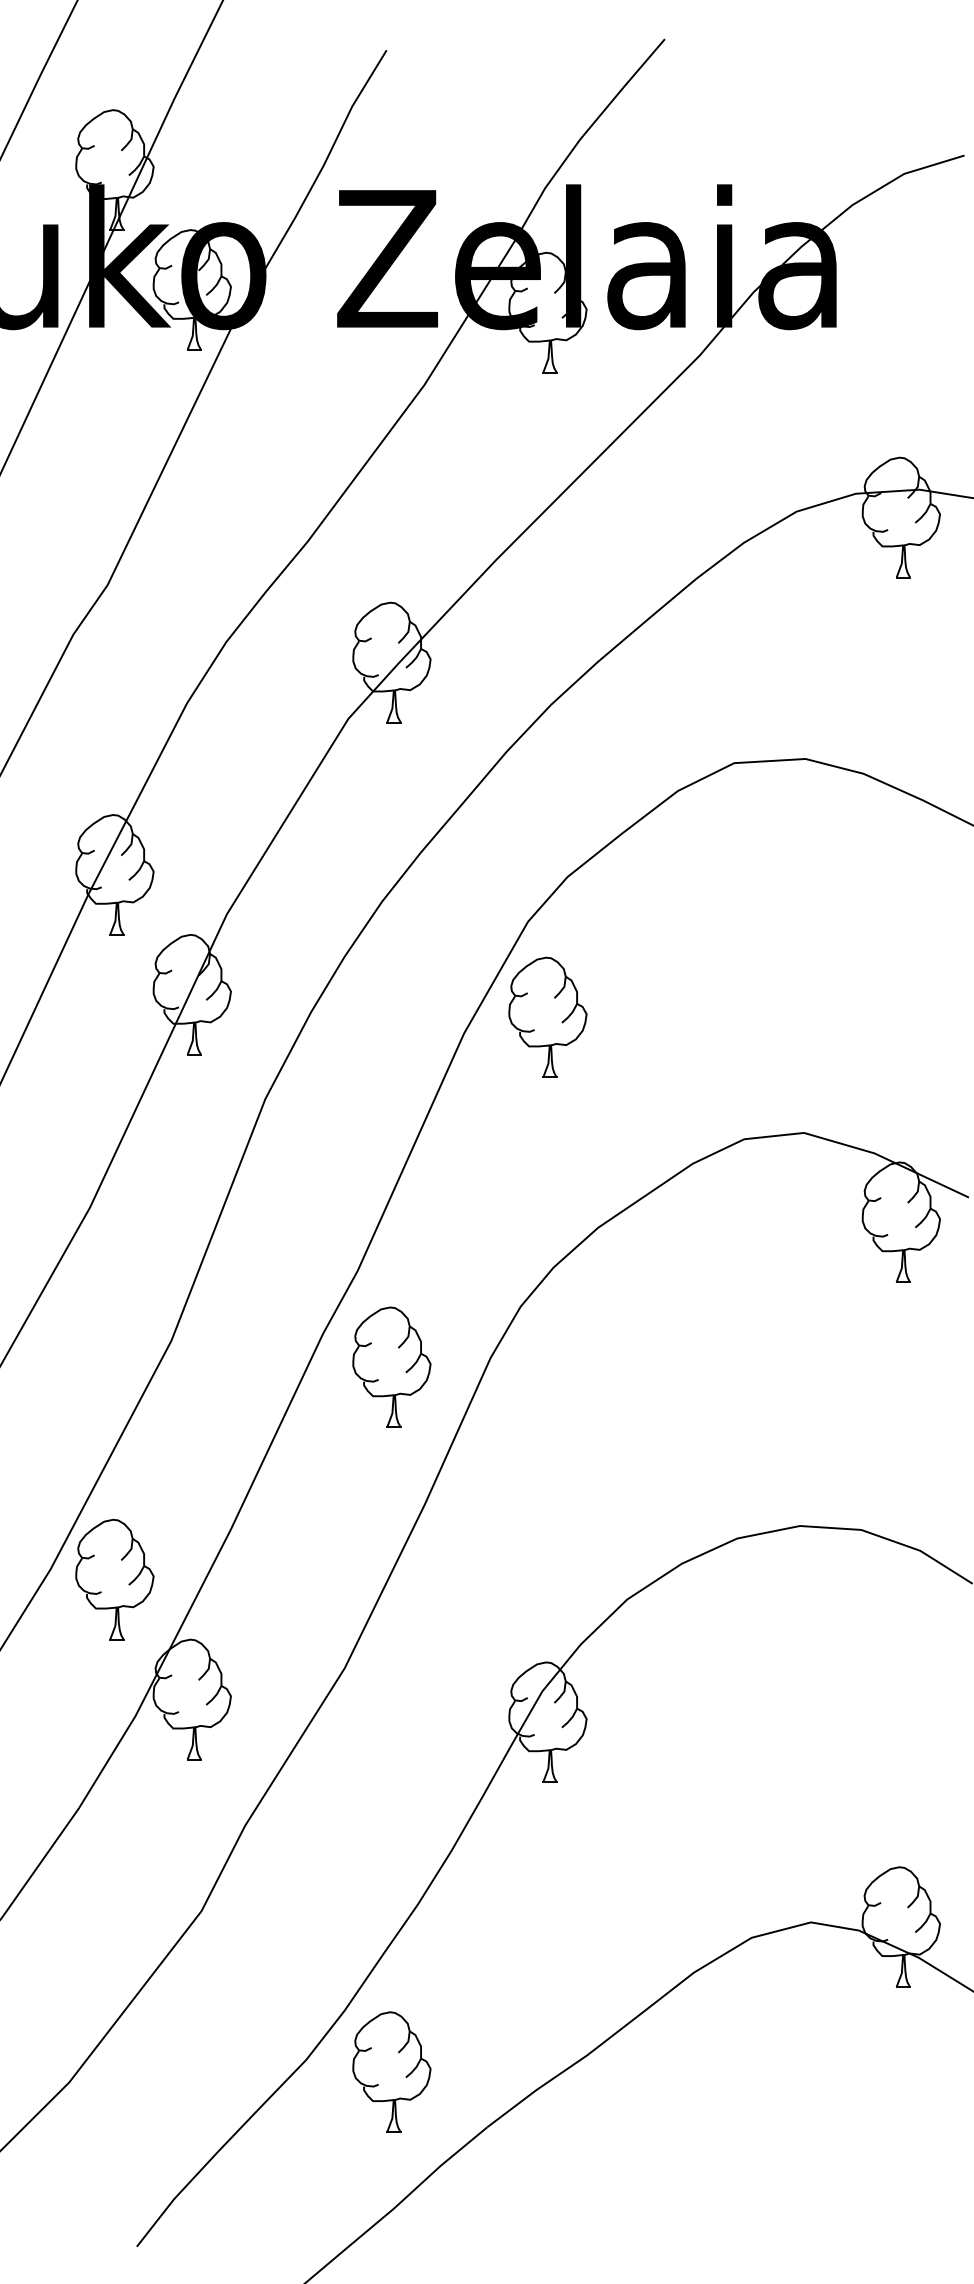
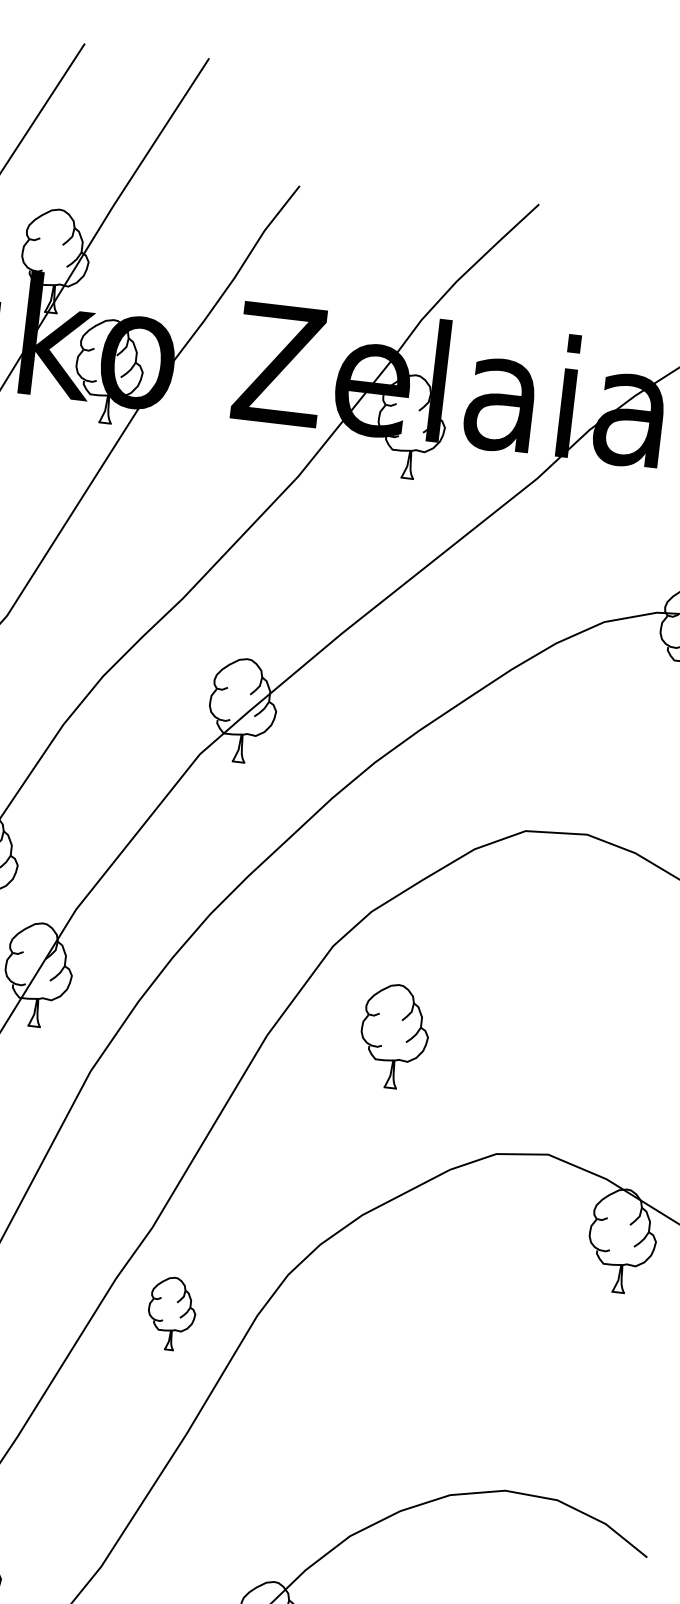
part: (547, 1016) -> (394, 1035), moved
part: (391, 1366) -> (171, 1313), size x0.7

